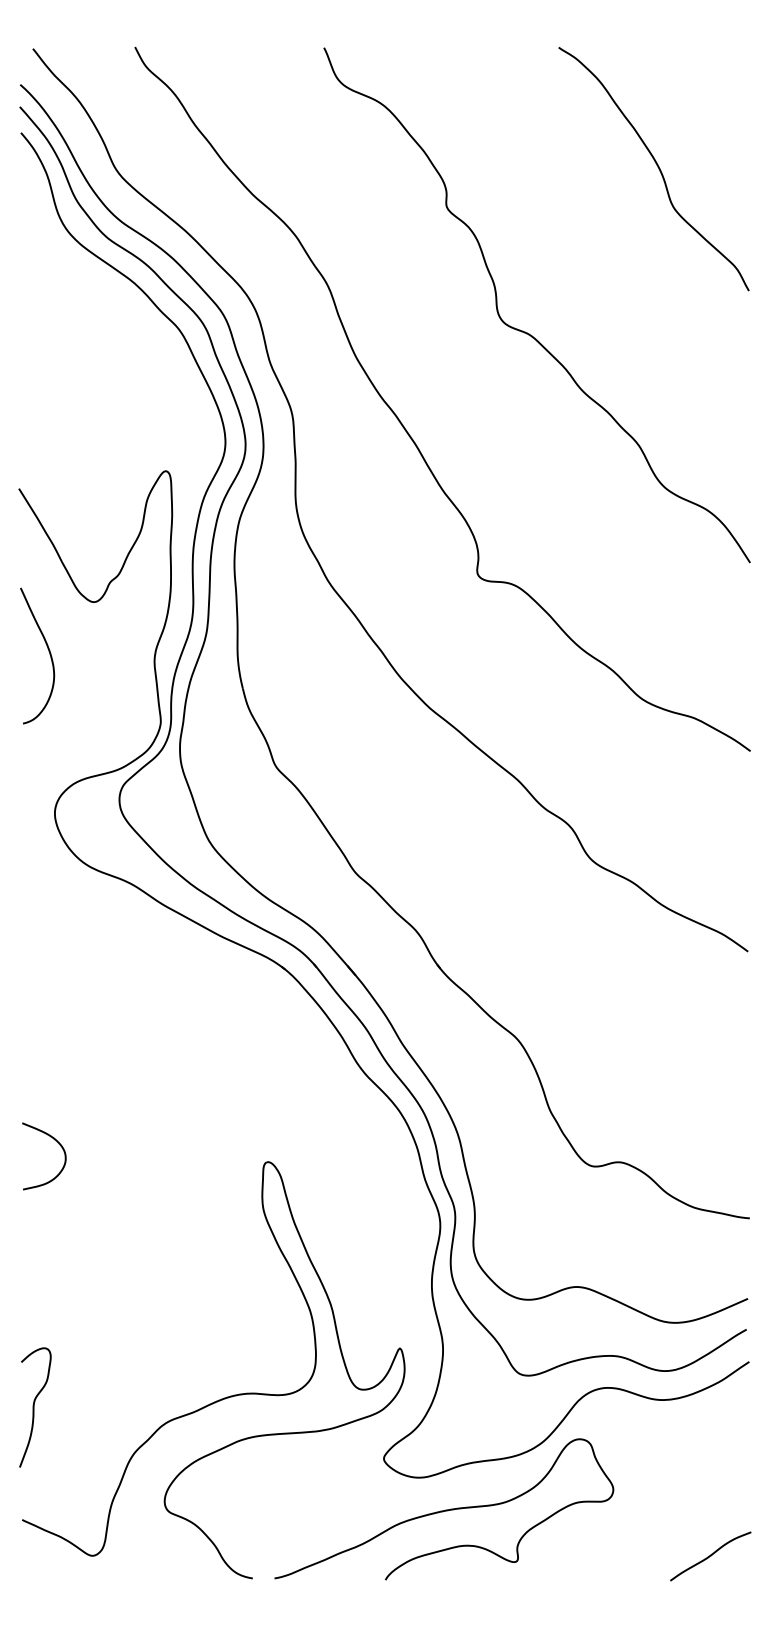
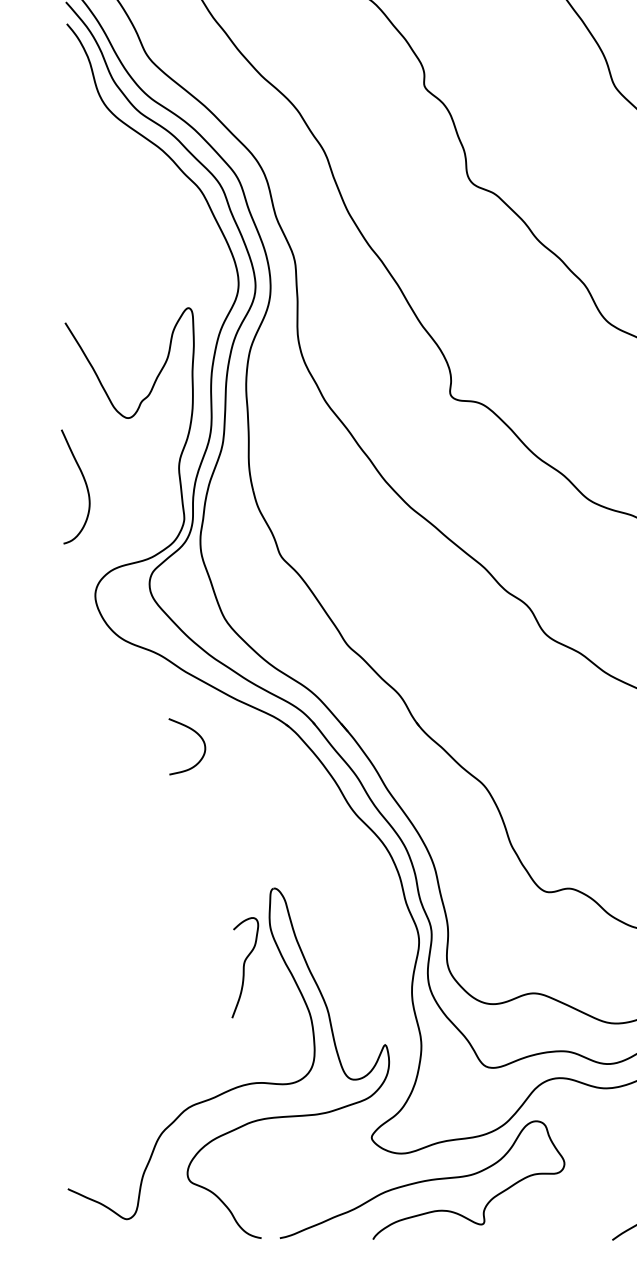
curve: (48, 651) -> (84, 483), moved
curve: (59, 1145) -> (200, 737), moved
curve: (34, 1407) -> (244, 967), moved

